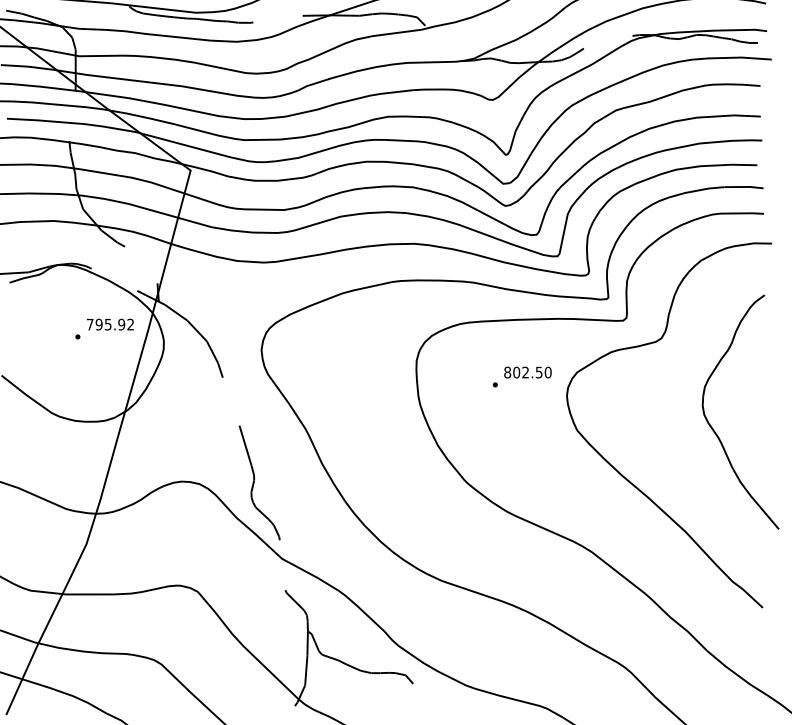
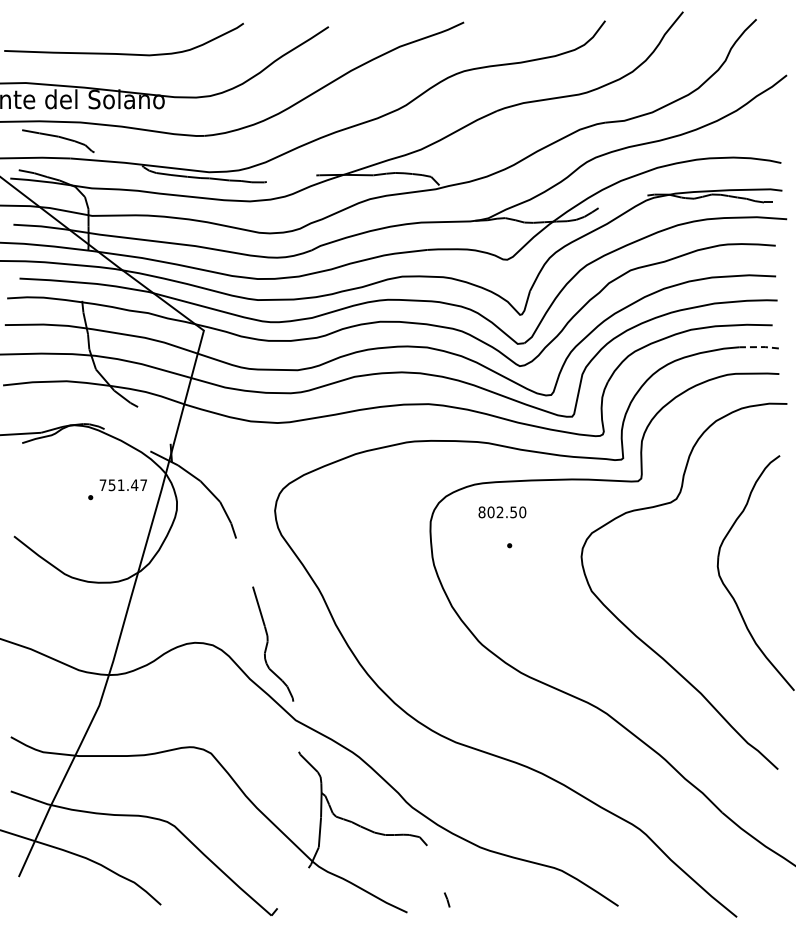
line: (744, 187) -> (759, 347), solid -> dashed
text: (114, 324) -> (127, 485), 795.92 -> 751.47
text: (528, 372) -> (502, 512), moved

